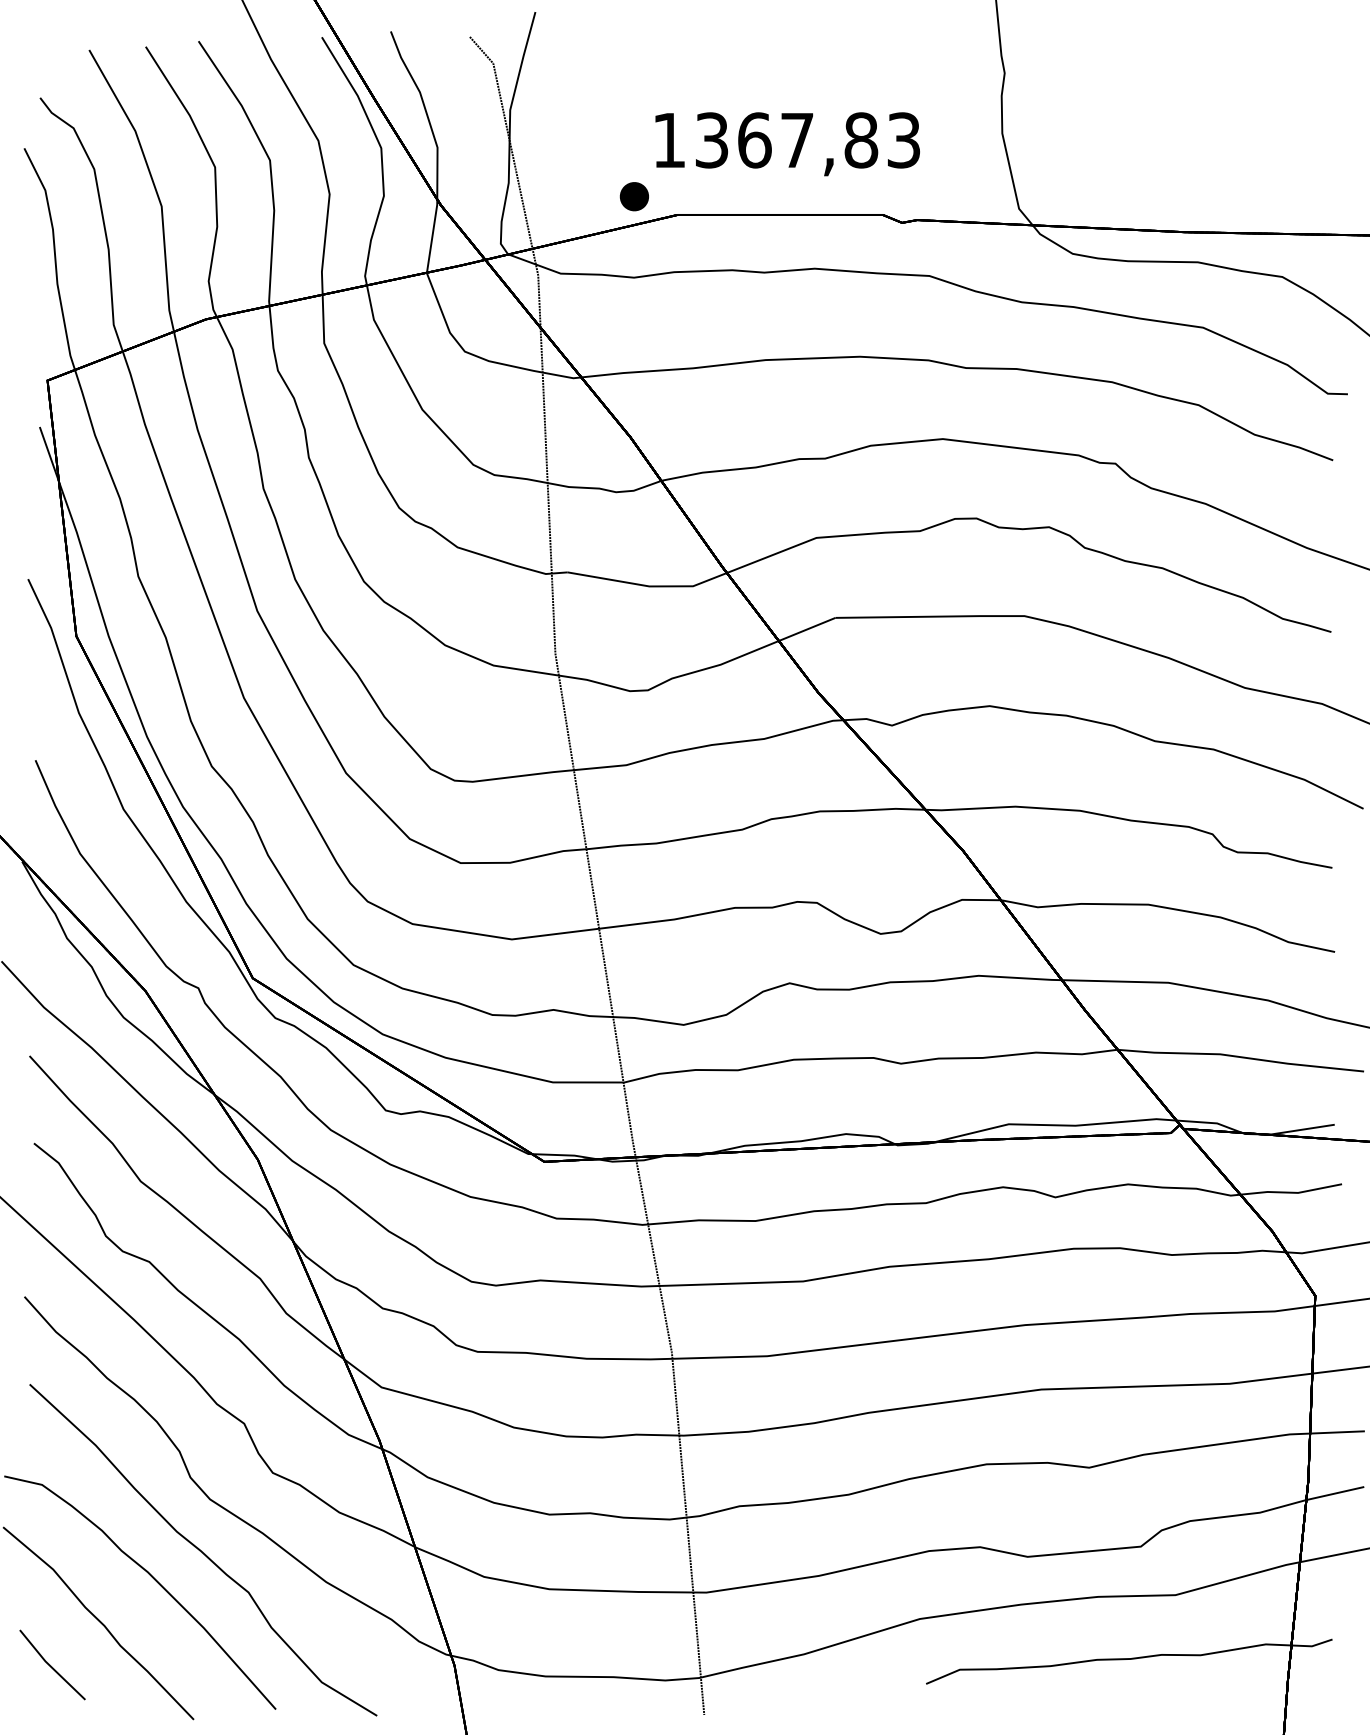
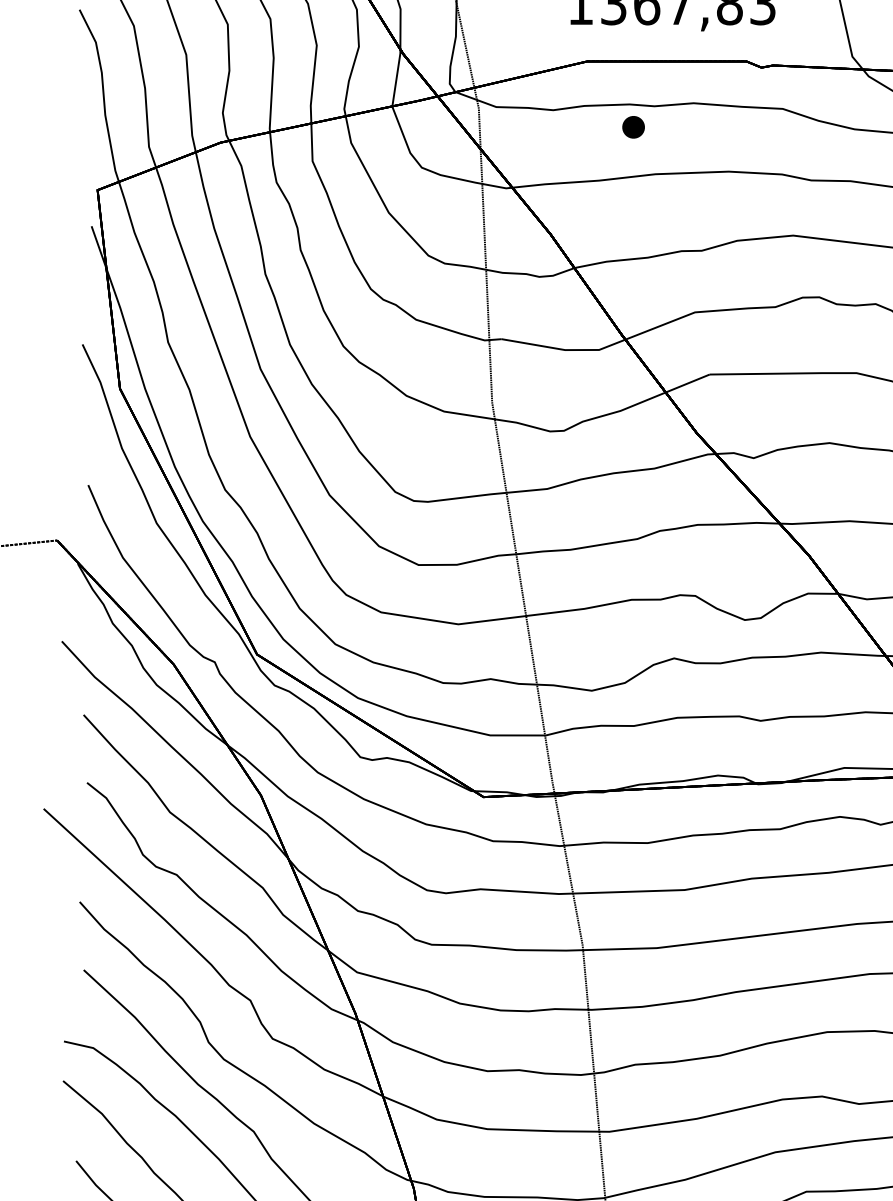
part: (633, 196) -> (632, 127), moved

